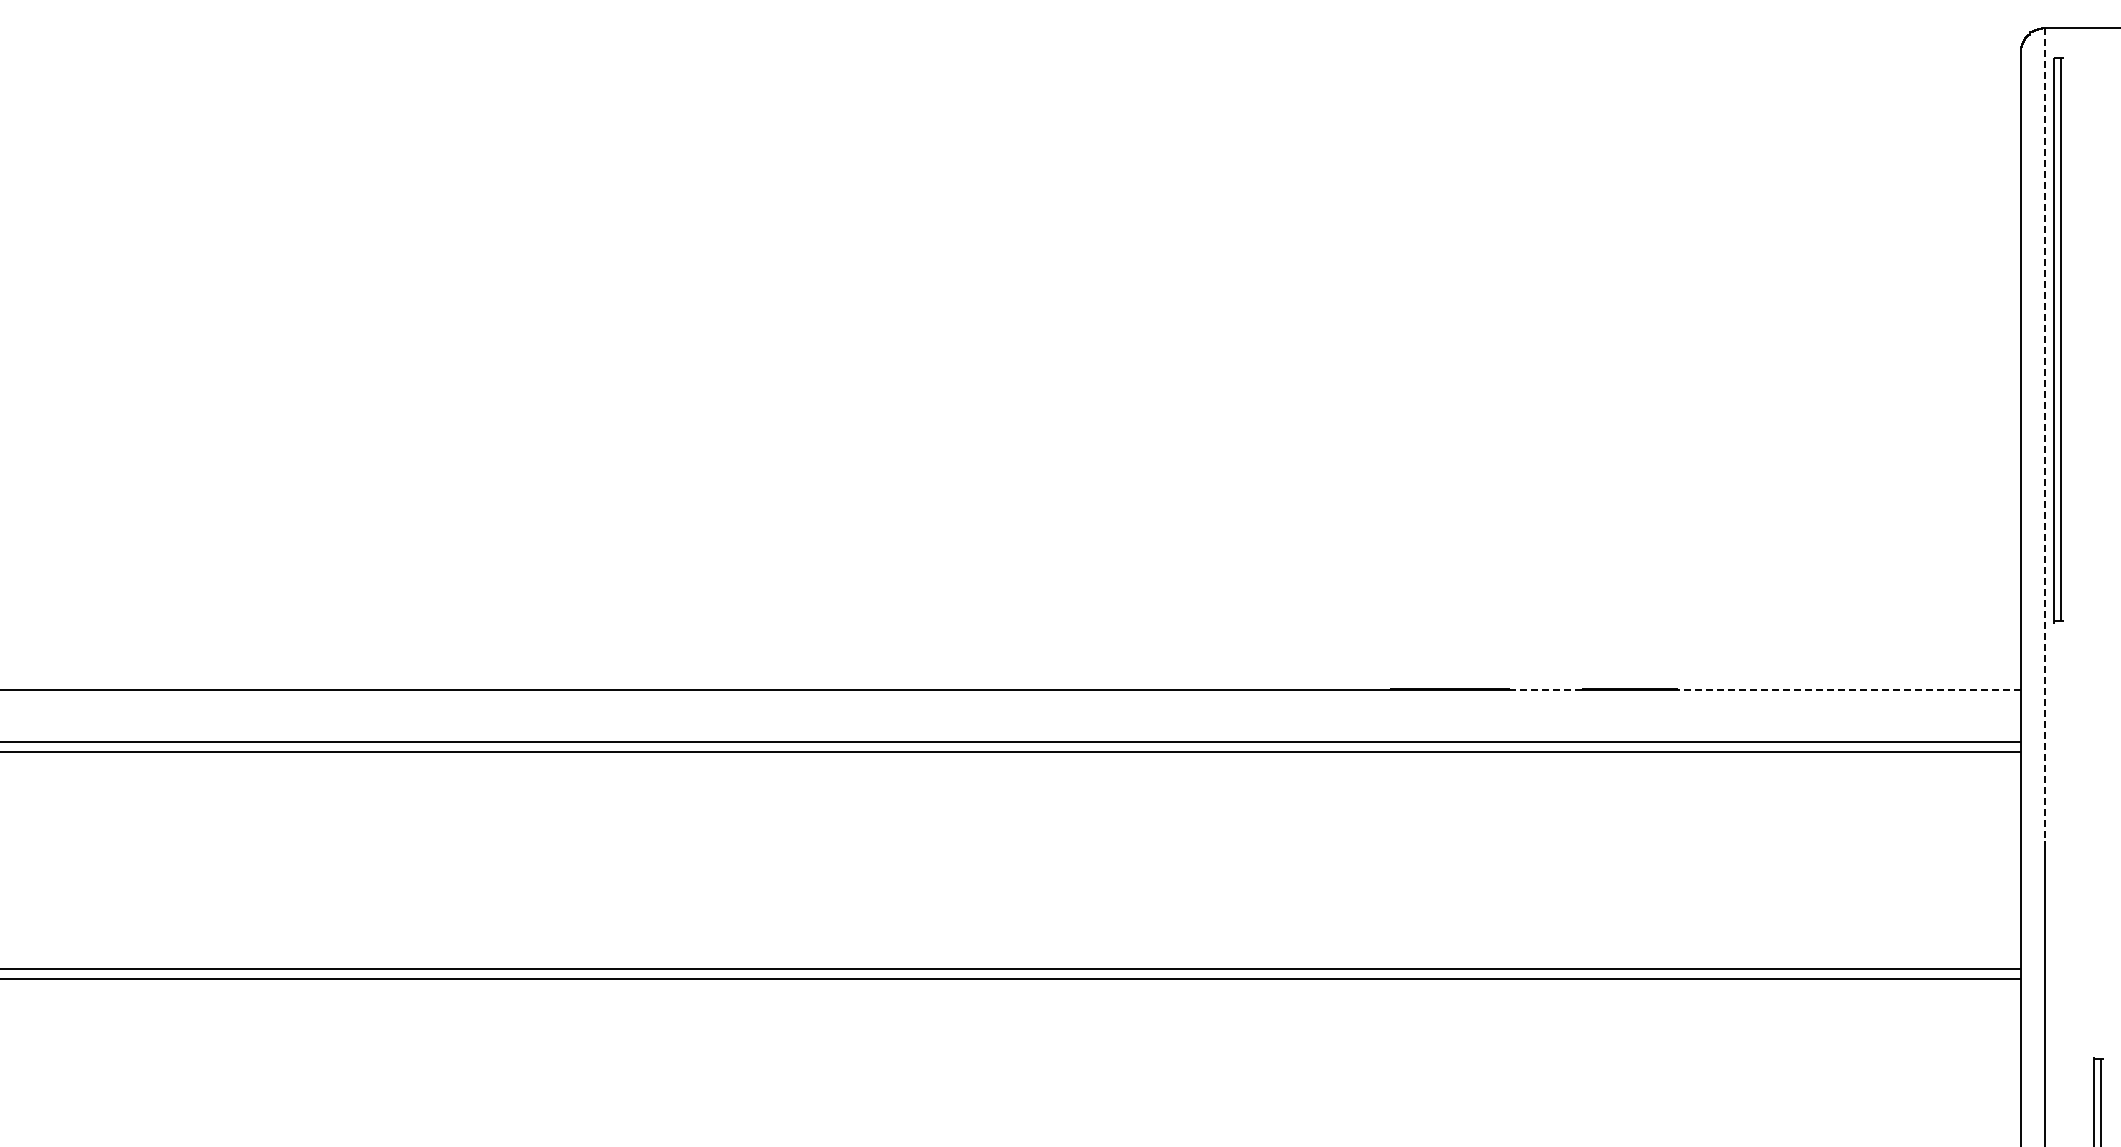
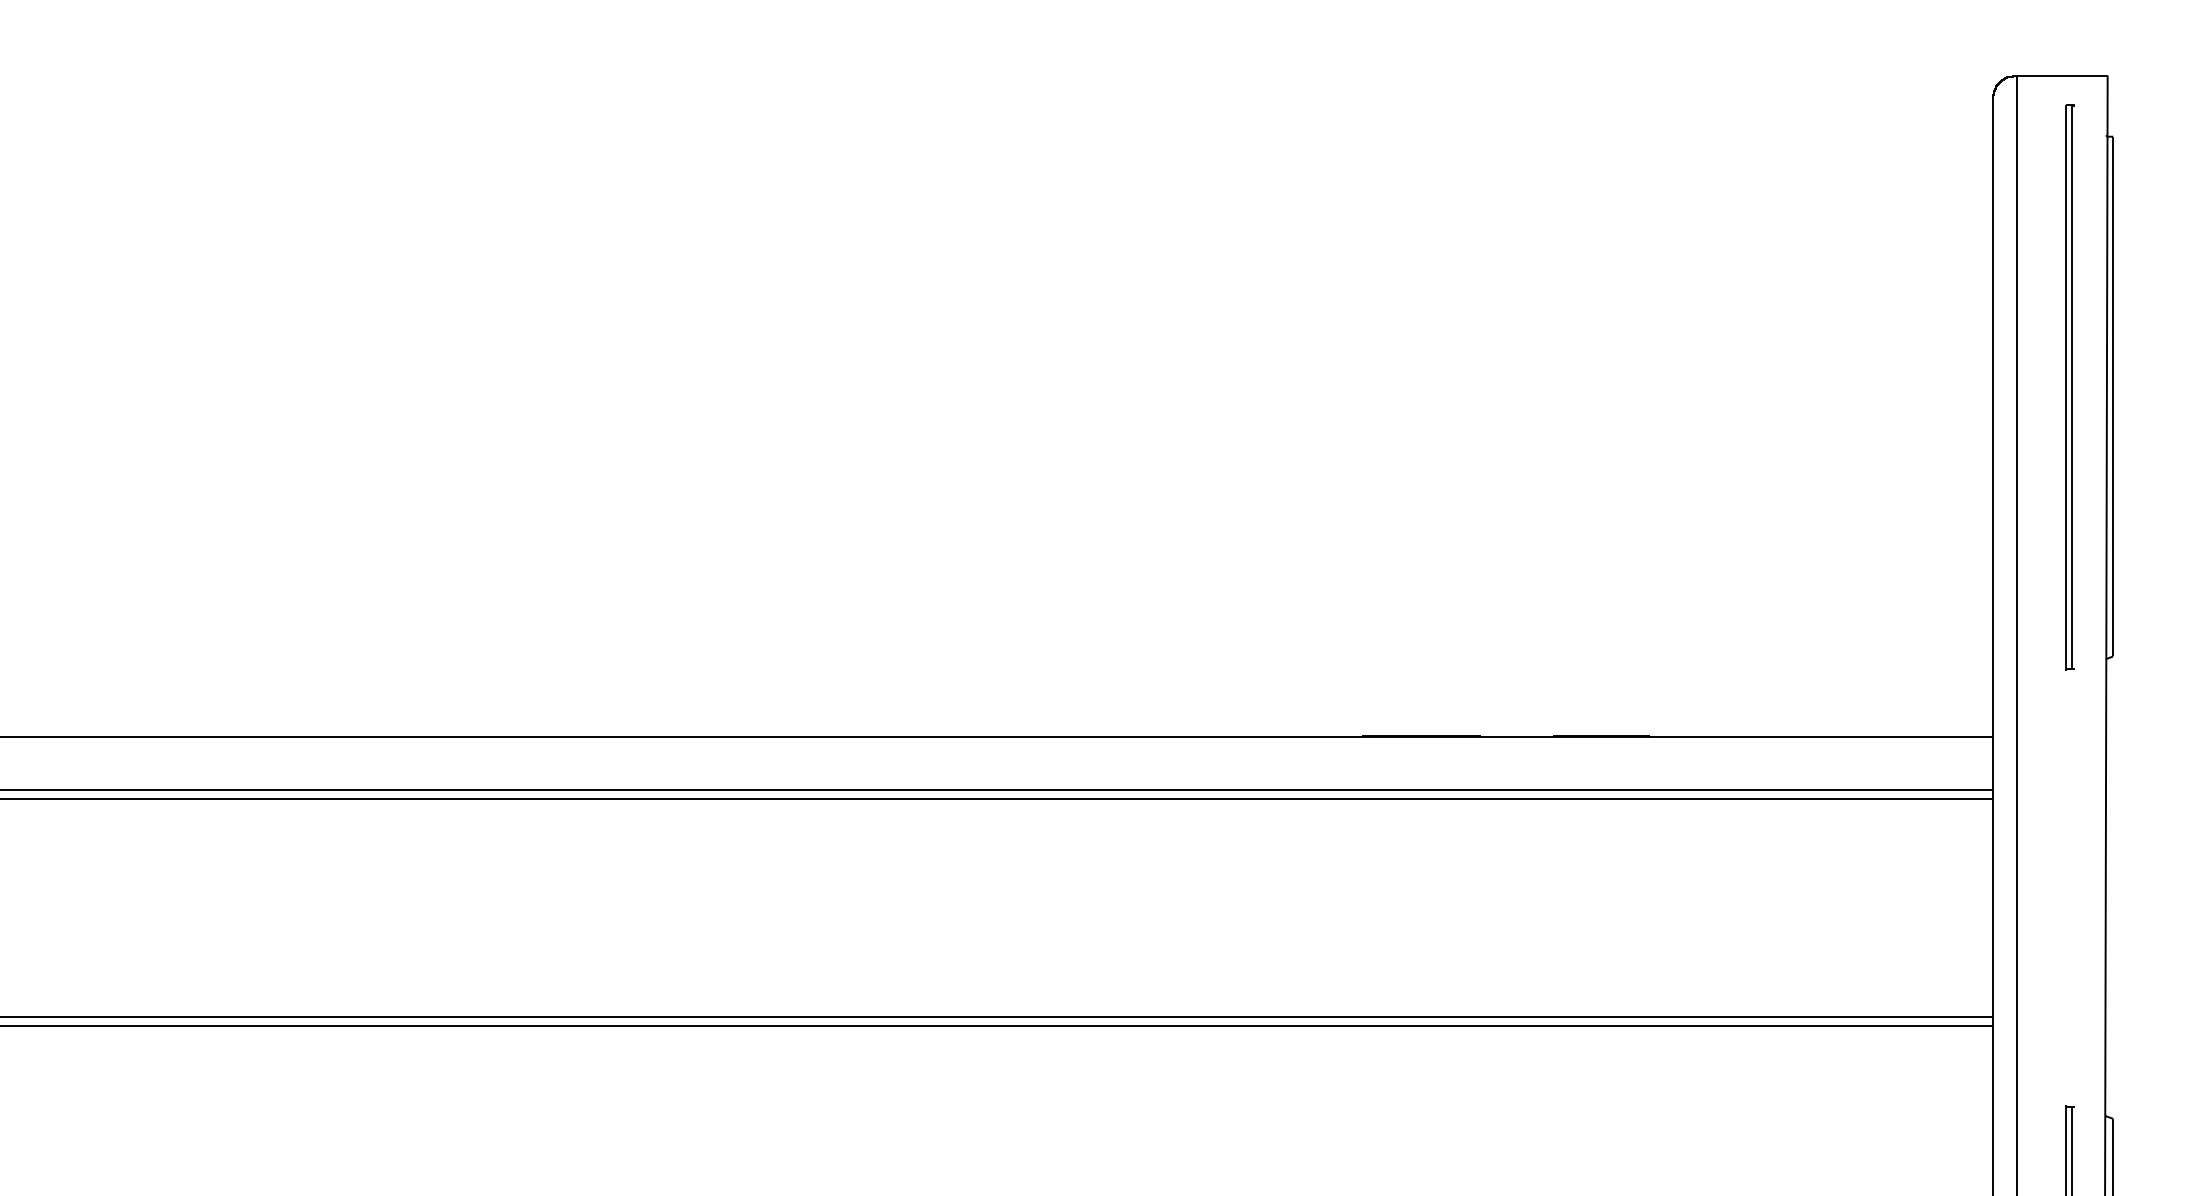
part: (2057, 339) -> (2069, 387), moved
line: (2044, 434) -> (2016, 482), dashed -> solid
line: (1544, 689) -> (1516, 737), dashed -> solid
line: (1848, 689) -> (1820, 737), dashed -> solid

